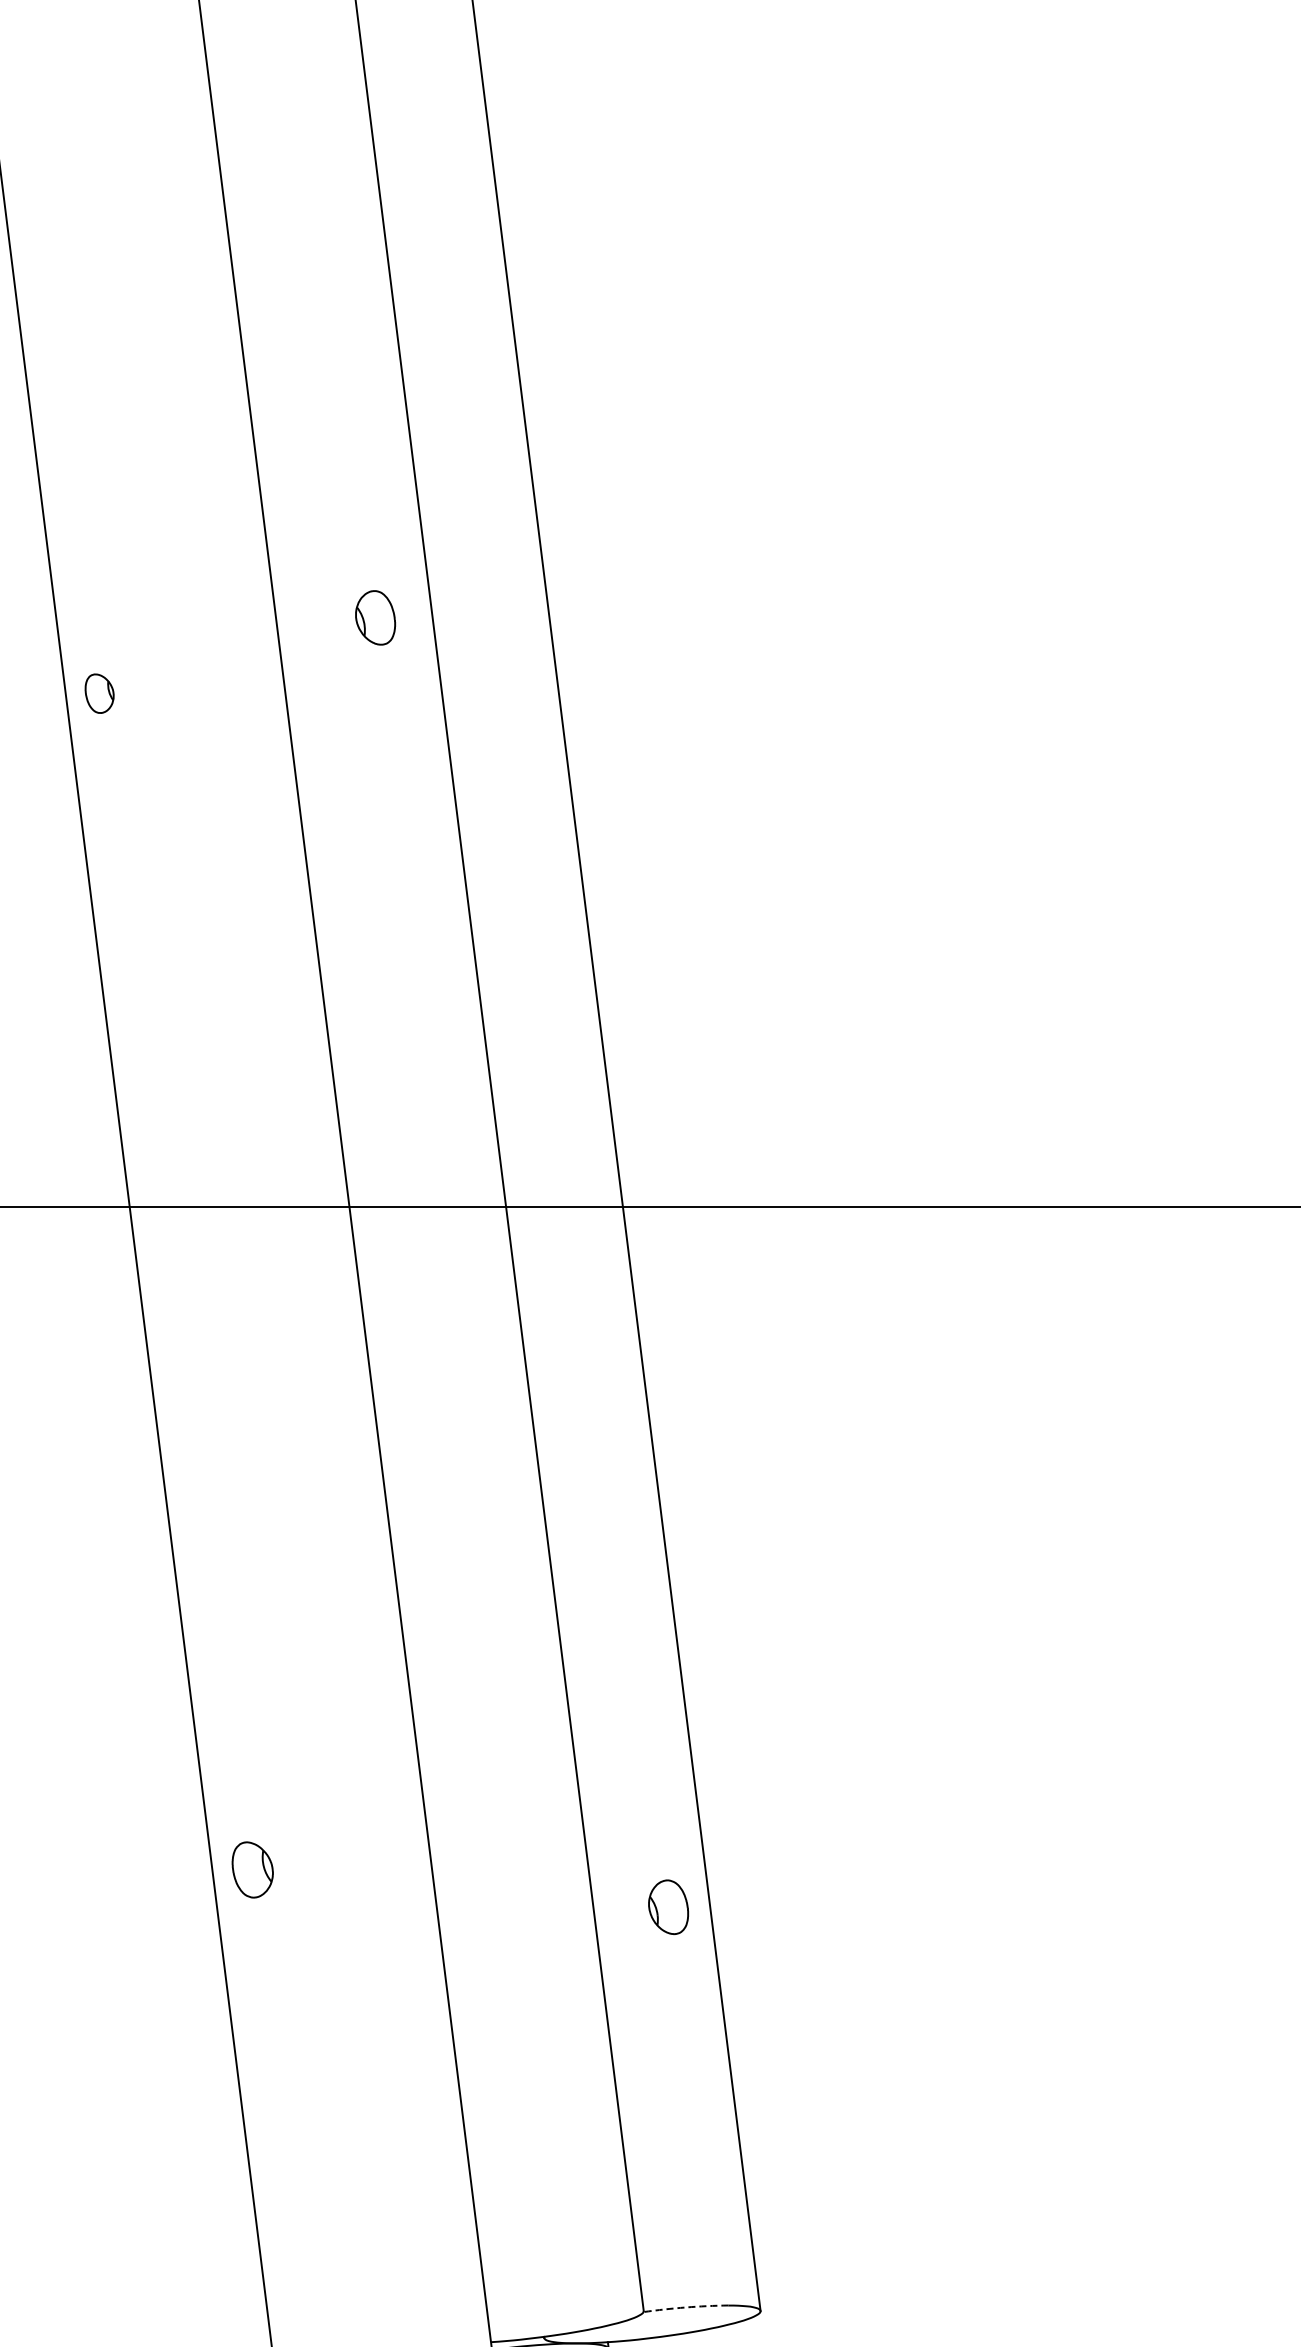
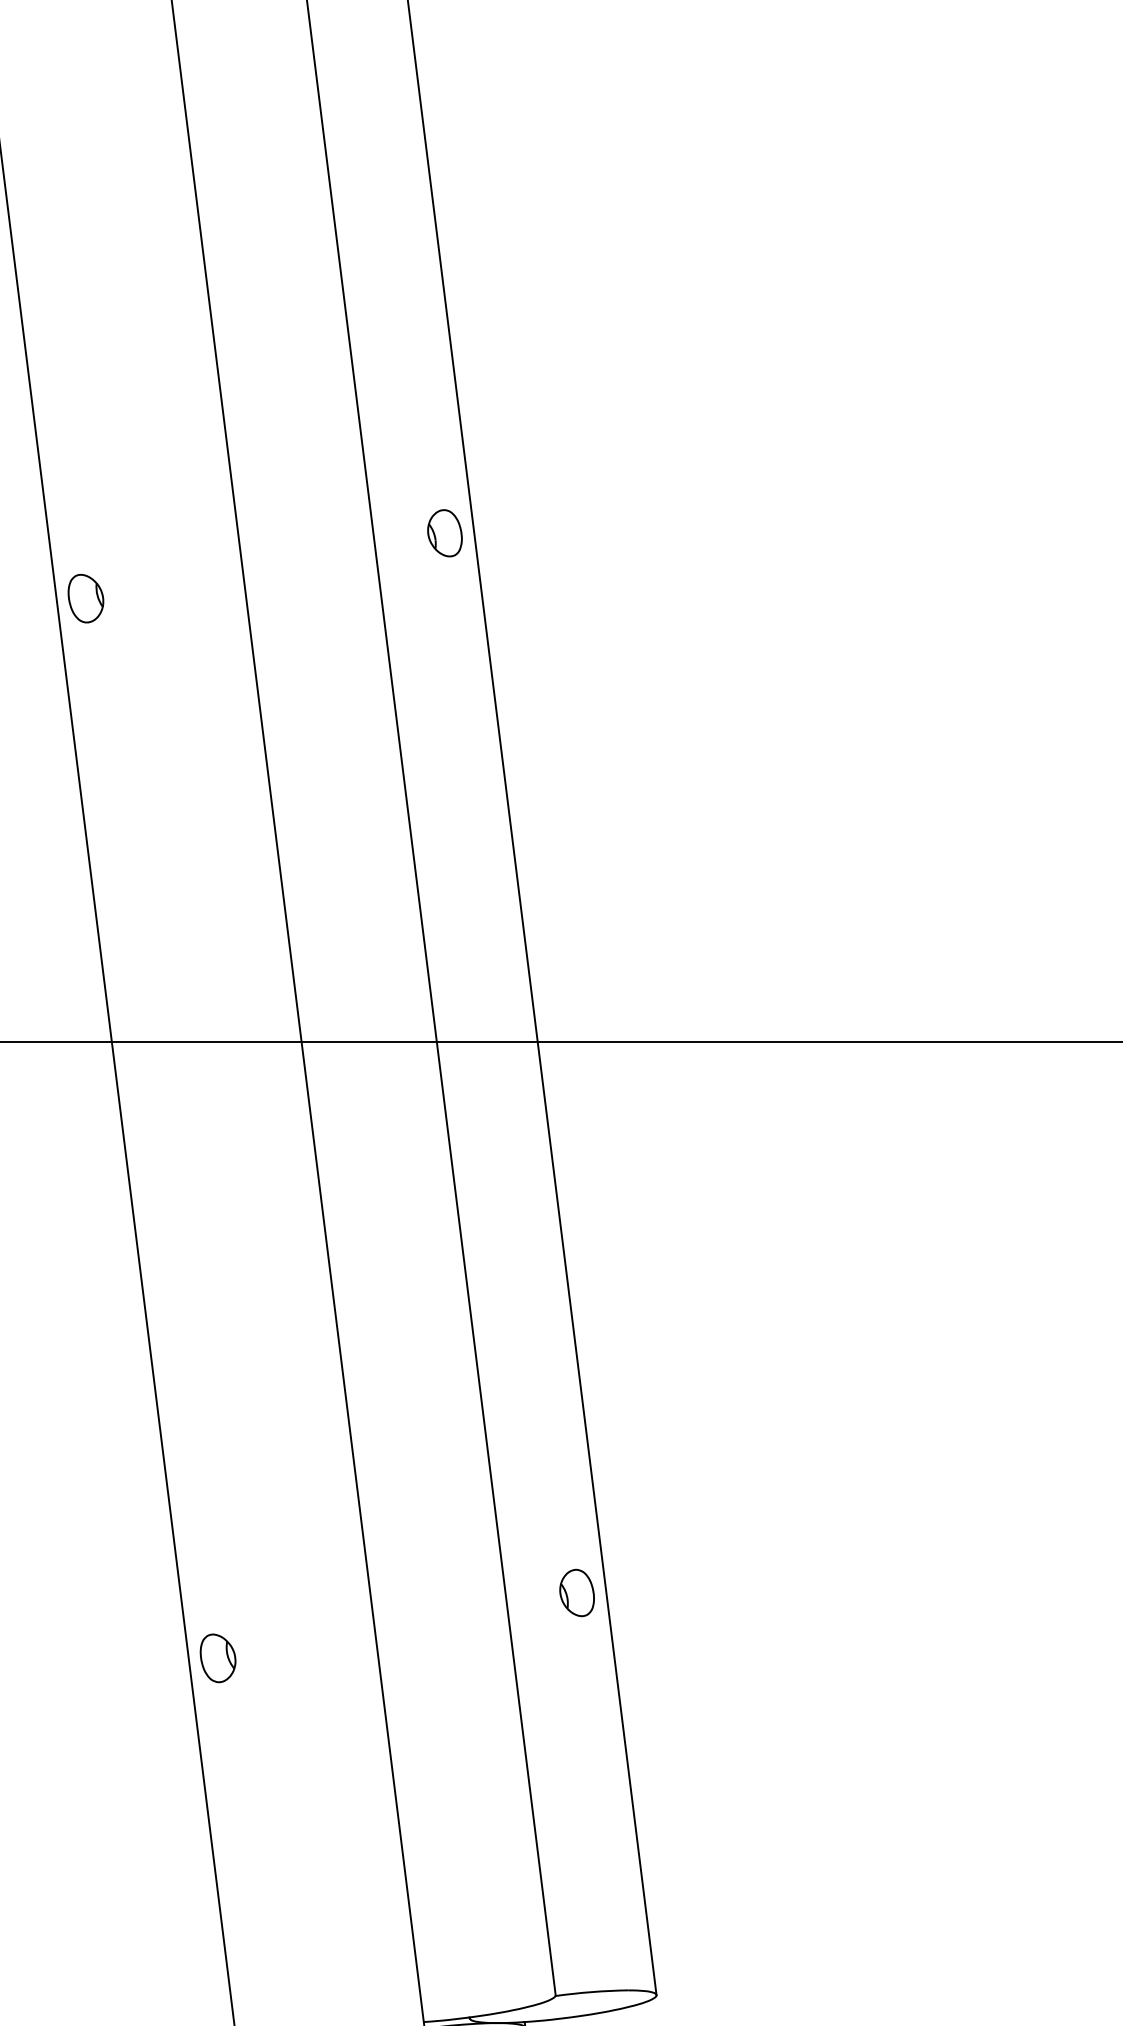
part: (375, 617) -> (444, 532), moved
part: (99, 693) -> (85, 598), size x1.43
part: (252, 1869) -> (217, 1657), moved
part: (668, 1906) -> (577, 1592), moved
arc: (685, 2307) -> (591, 1992), dashed -> solid

